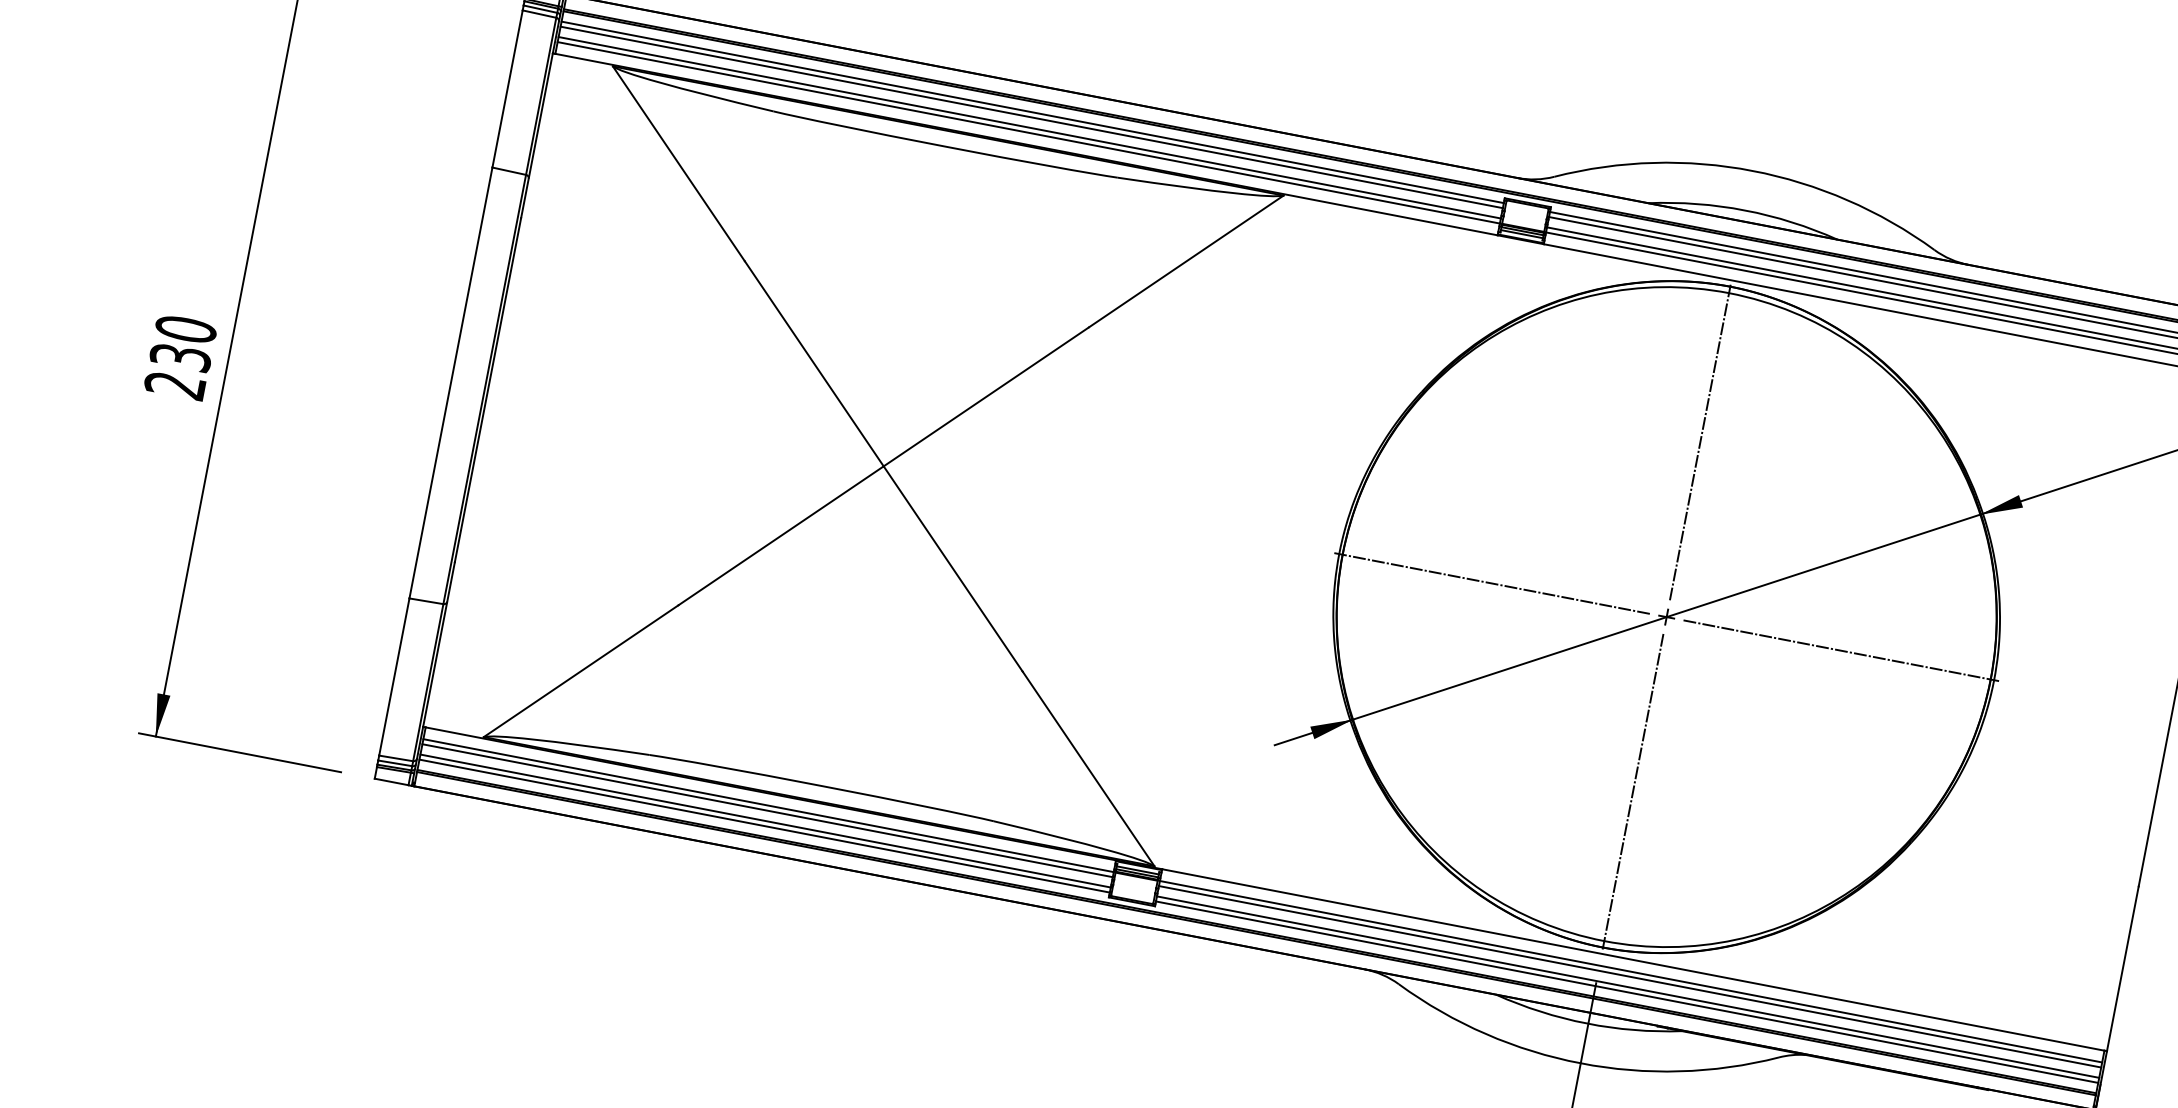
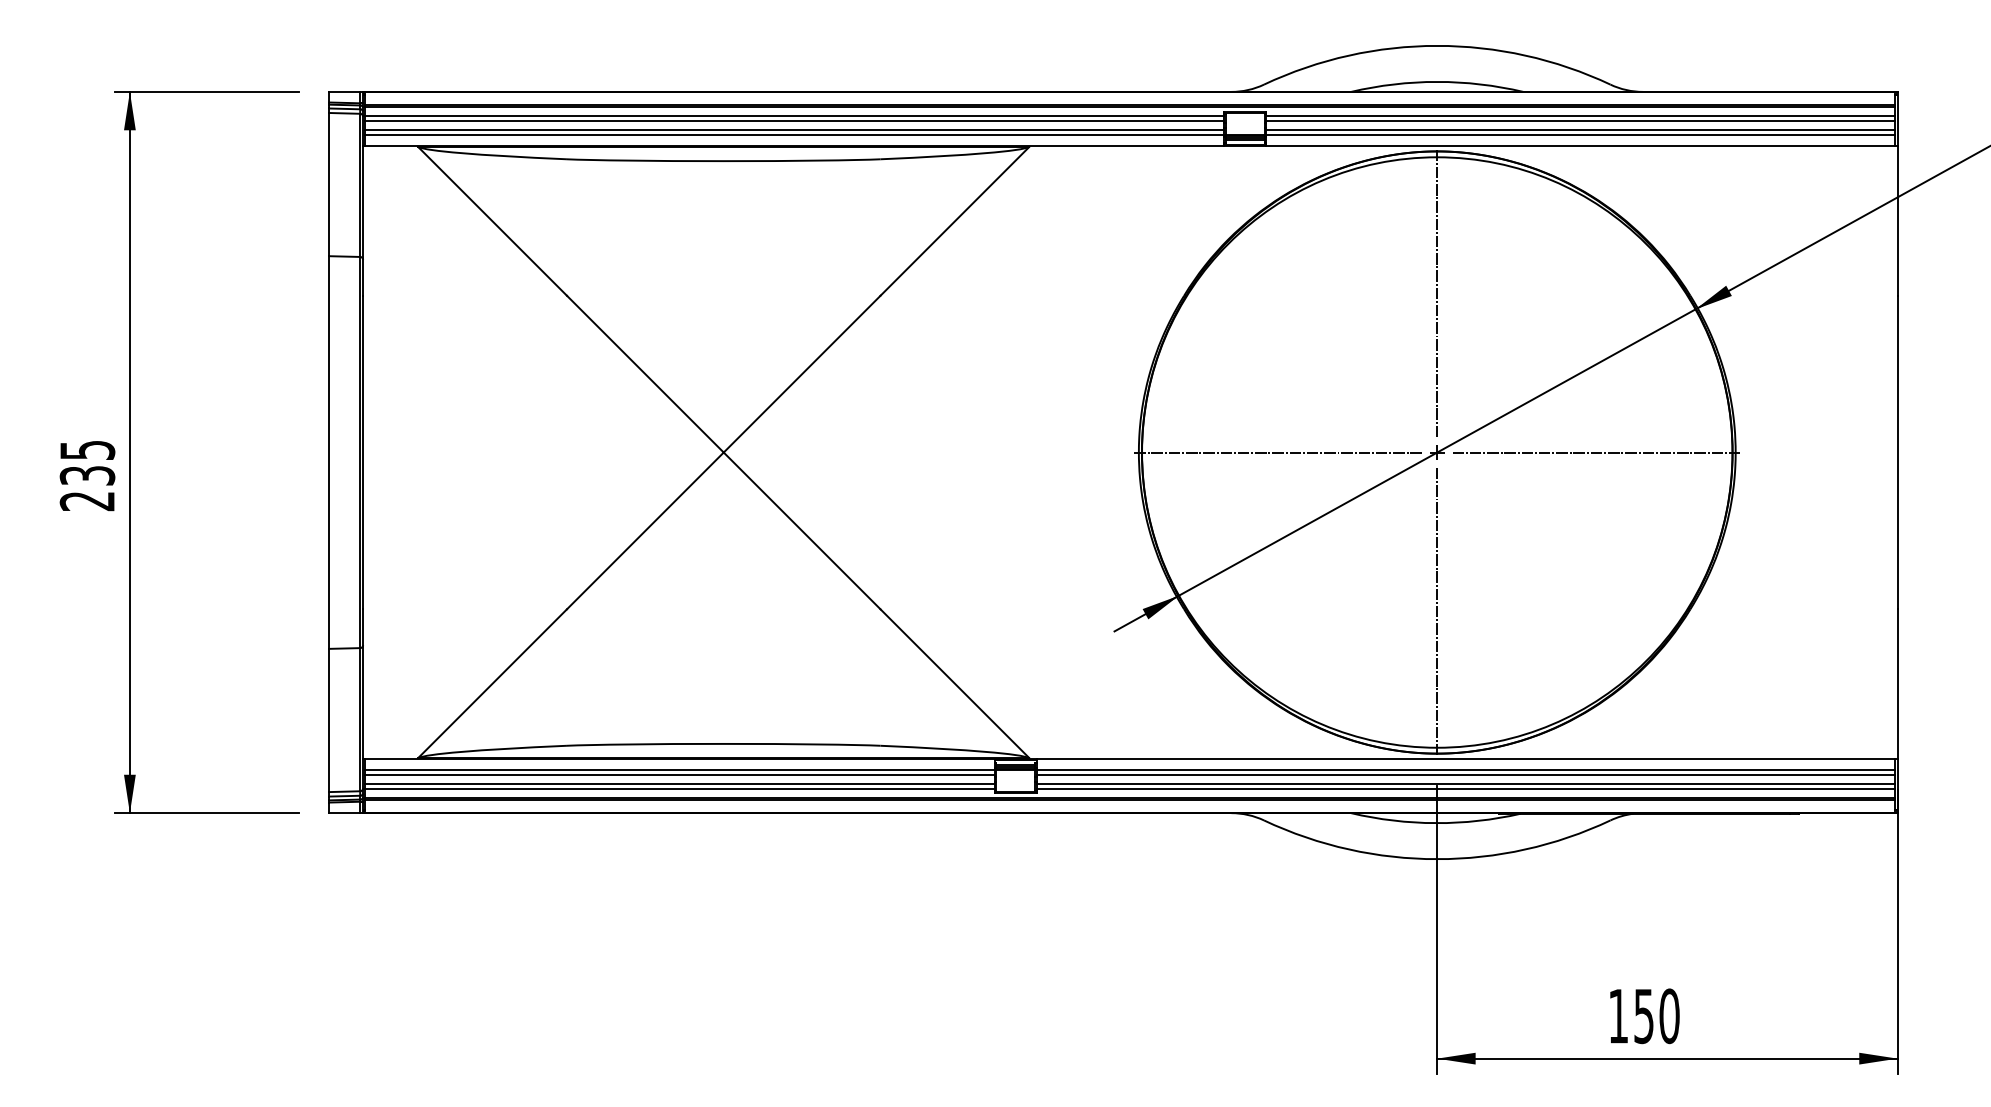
text: (185, 329) -> (87, 450), 230 -> 235

